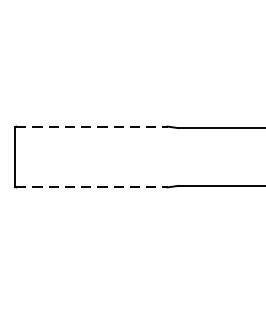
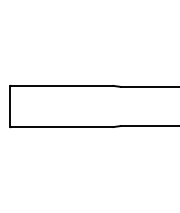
line: (92, 125) -> (62, 85), dashed -> solid
line: (92, 188) -> (62, 127), dashed -> solid

